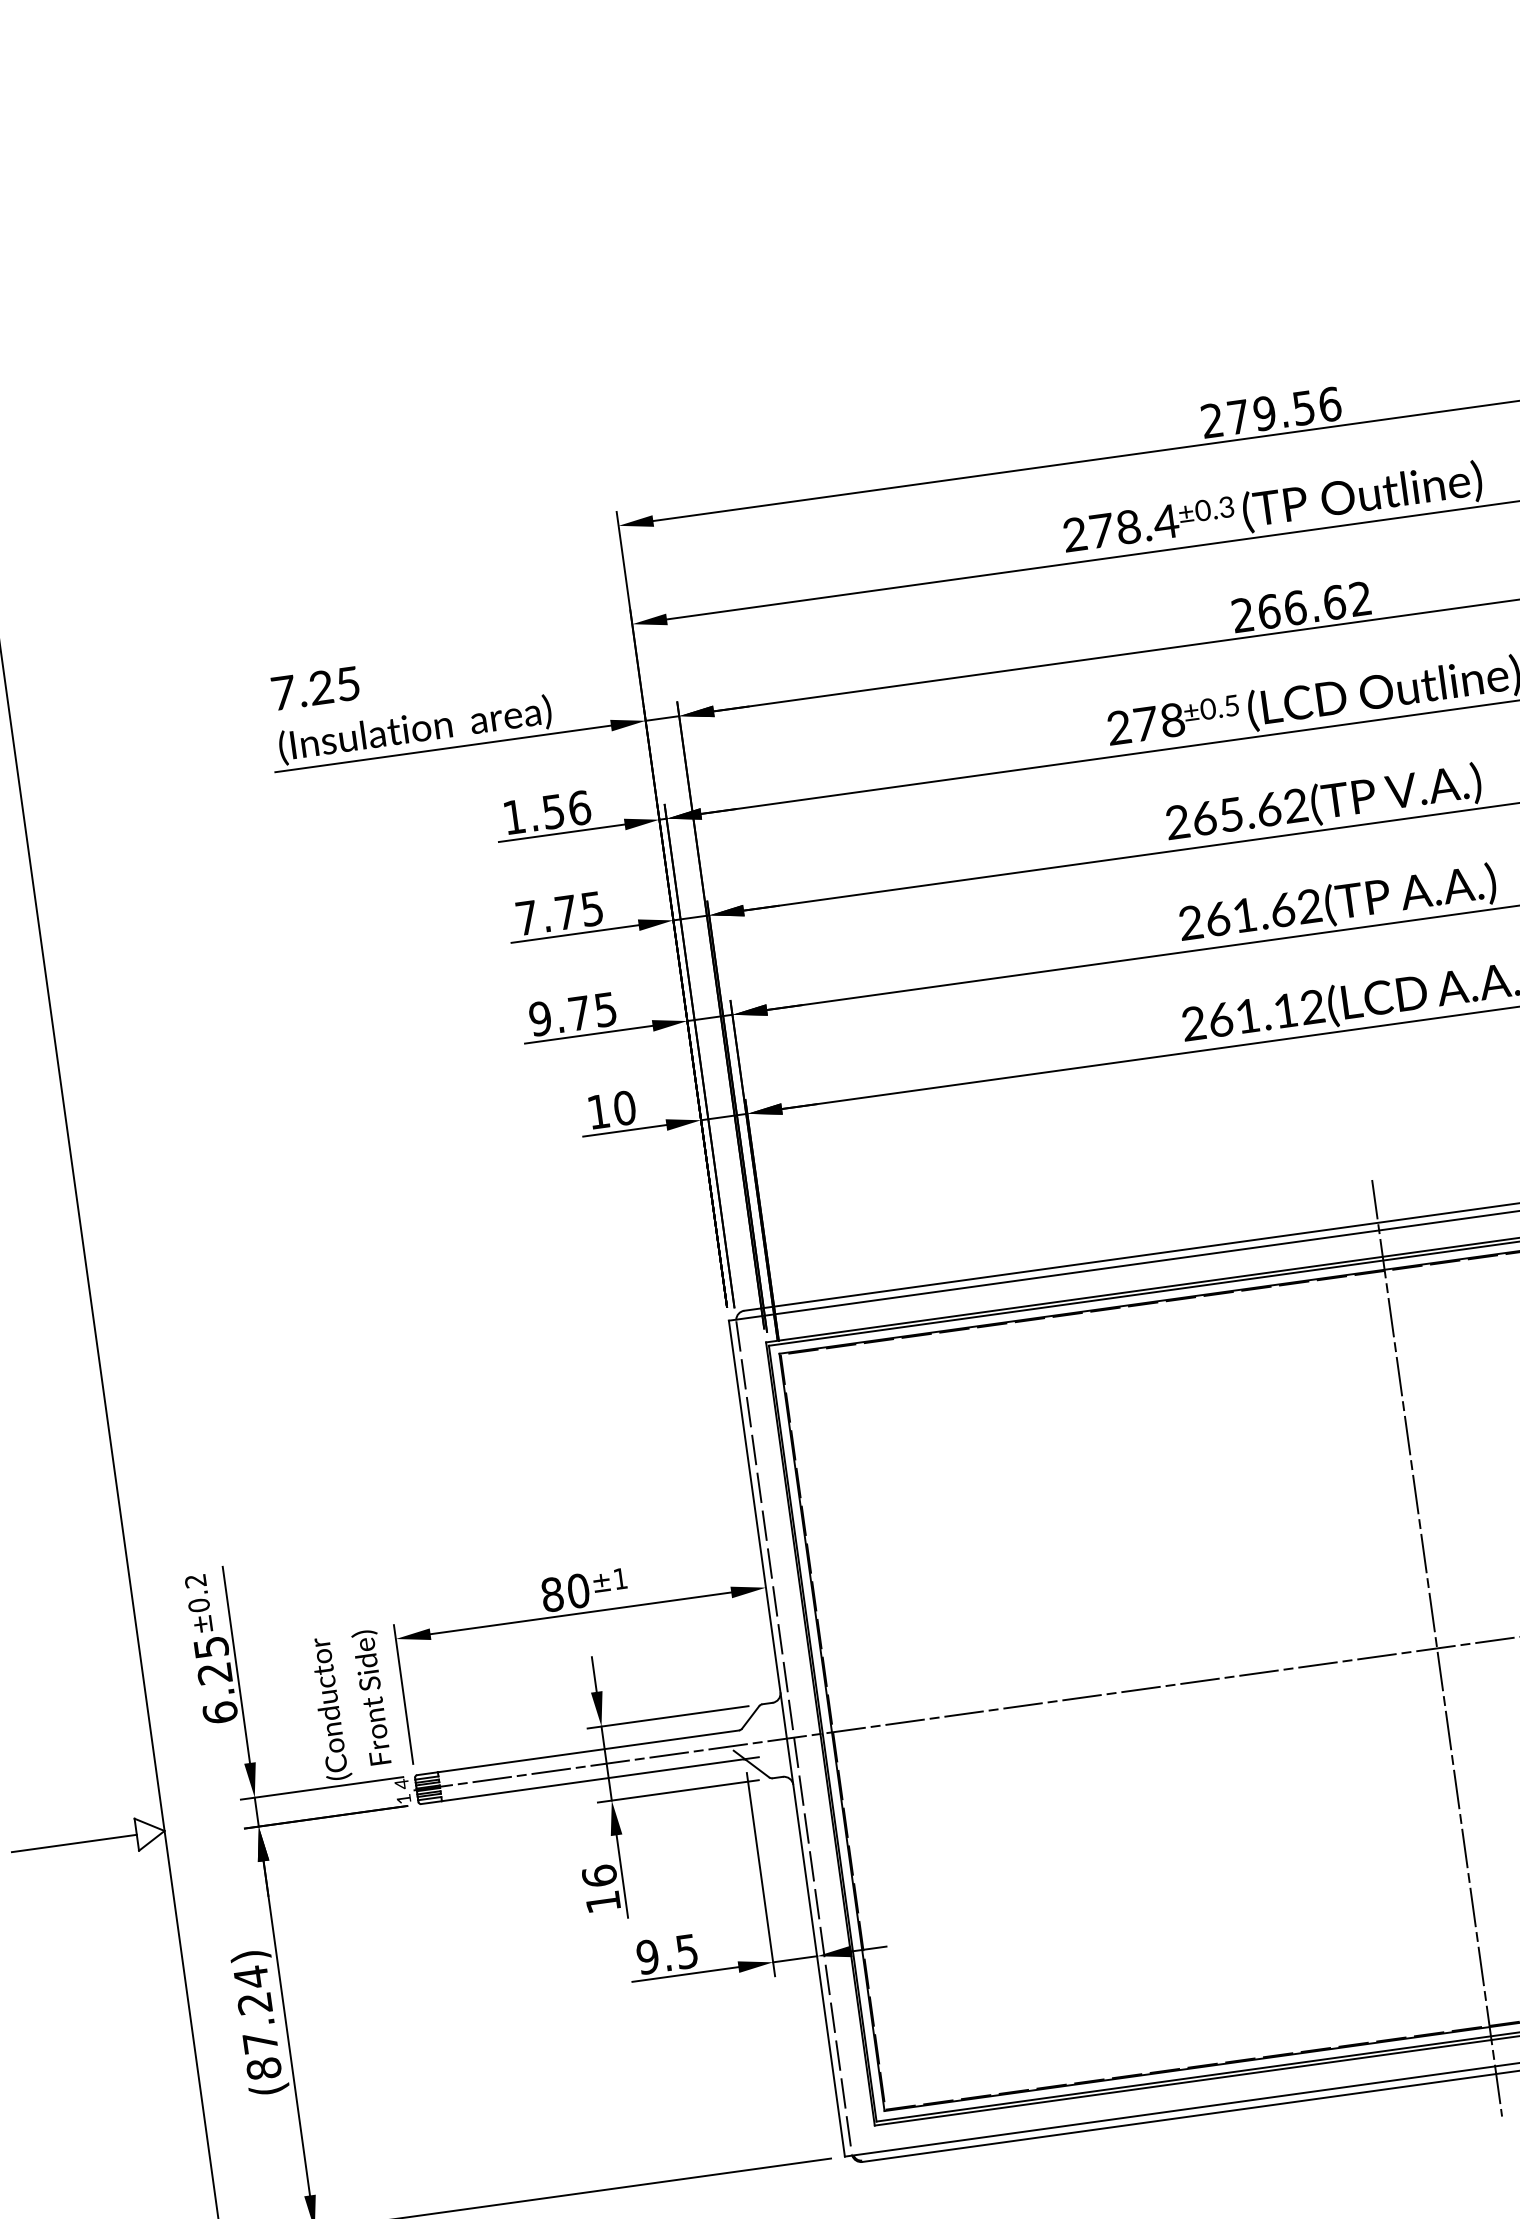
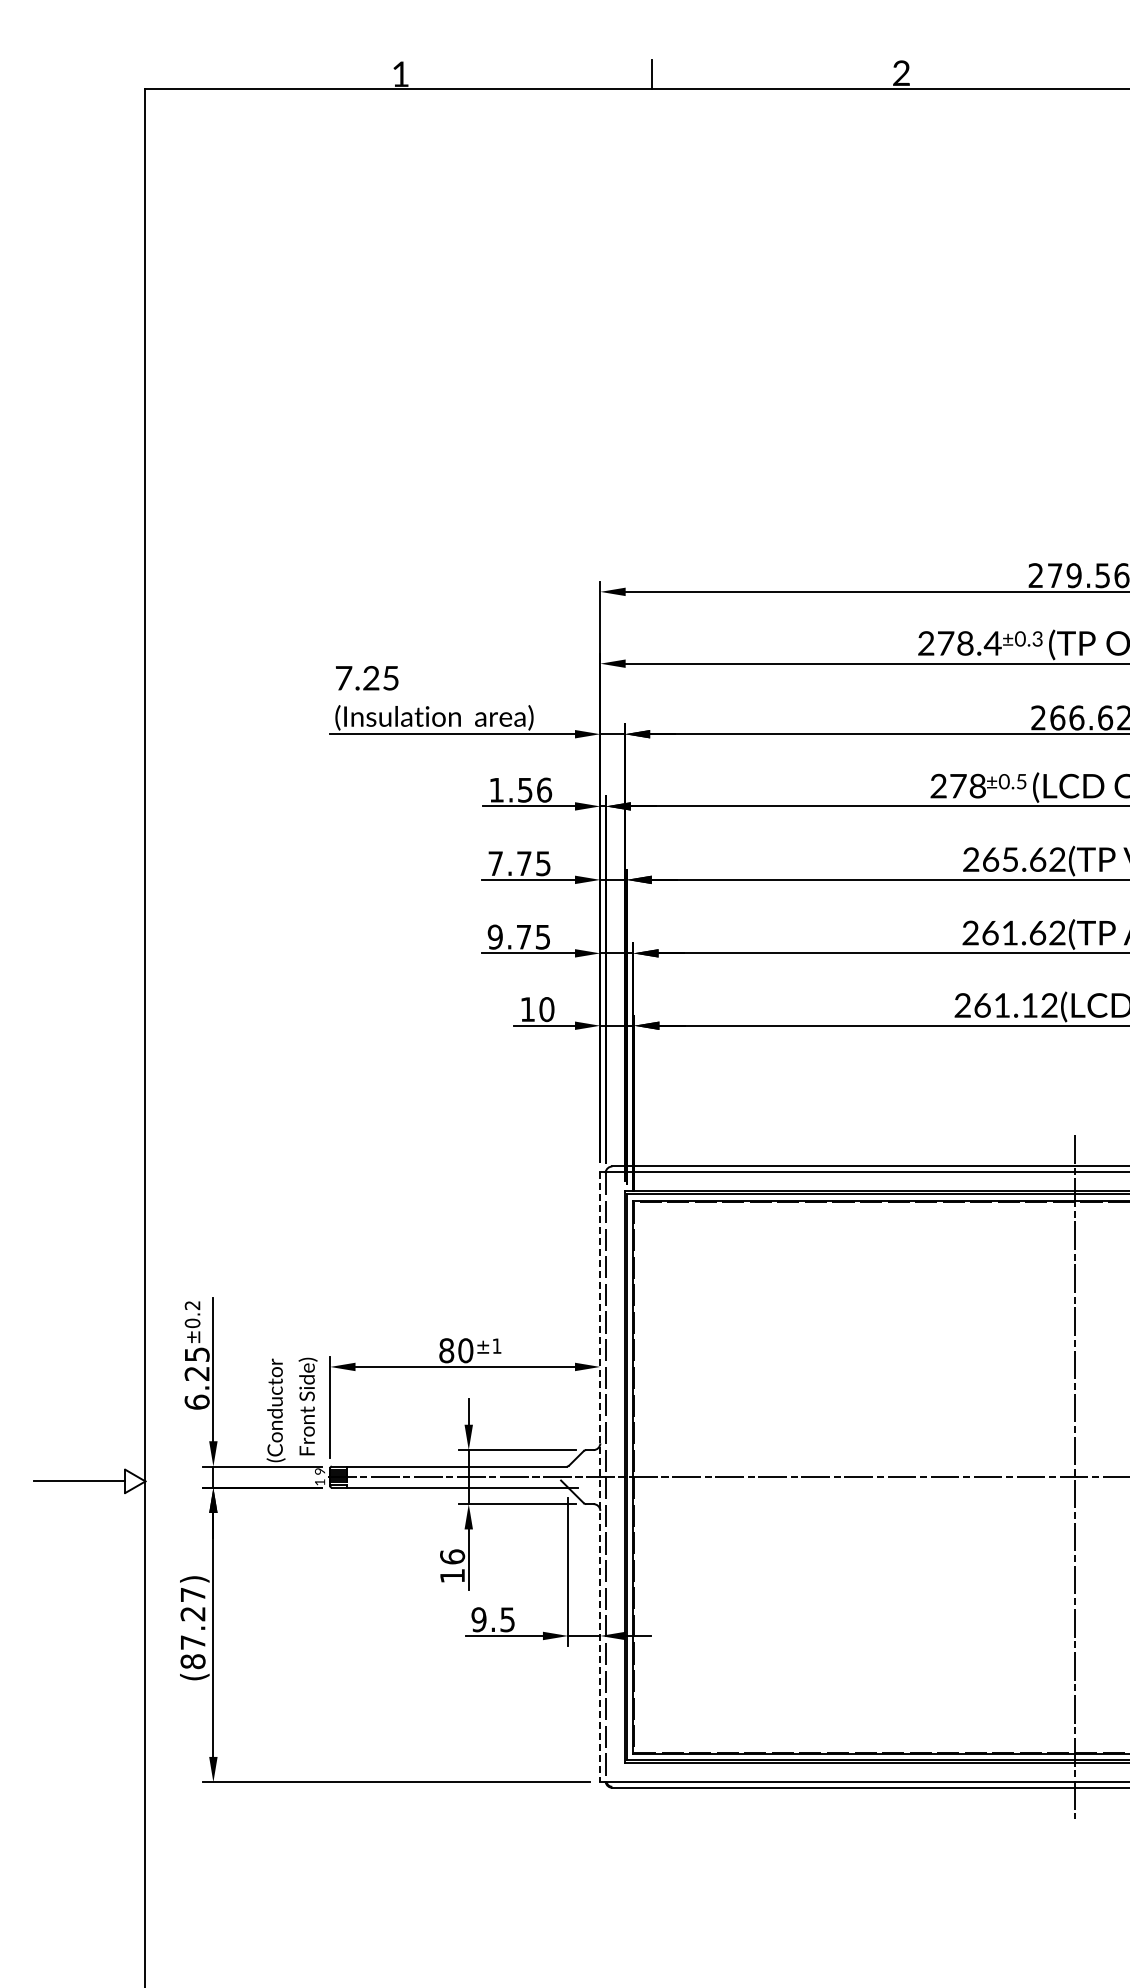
line: (787, 1739) -> (600, 1477), solid -> dashed
text: (401, 1784) -> (319, 1471), 4 -> 9
text: (251, 1976) -> (193, 1594), (87.24) -> (87.27)

